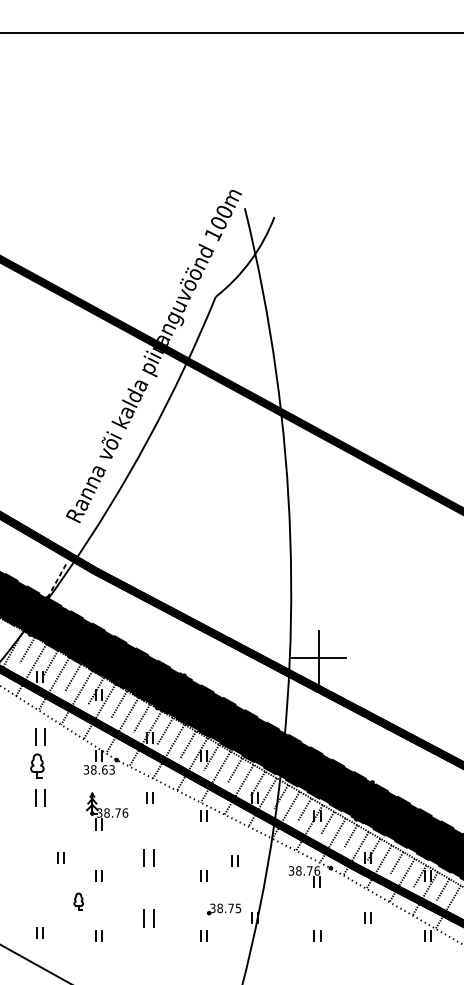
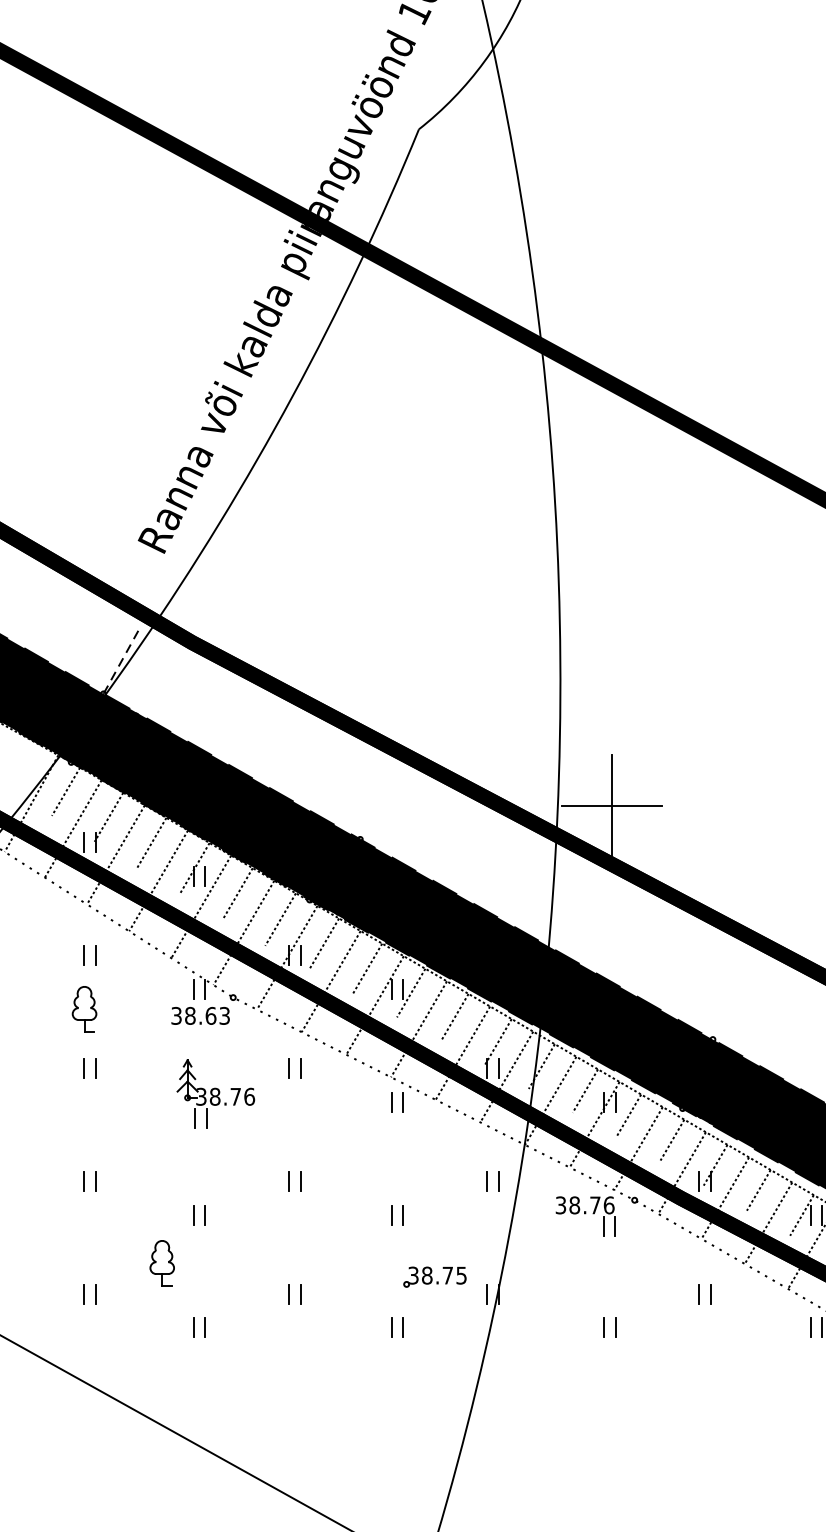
part: (39, 737) -> (88, 955), size x0.62
part: (39, 797) -> (88, 1067), size x0.62
part: (60, 857) -> (88, 1180), moved
part: (149, 857) -> (294, 1180), size x0.62
part: (234, 860) -> (491, 1180), moved
part: (78, 901) -> (161, 1262), size x1.43
part: (149, 917) -> (294, 1292), size x0.62
part: (39, 932) -> (88, 1292), moved

